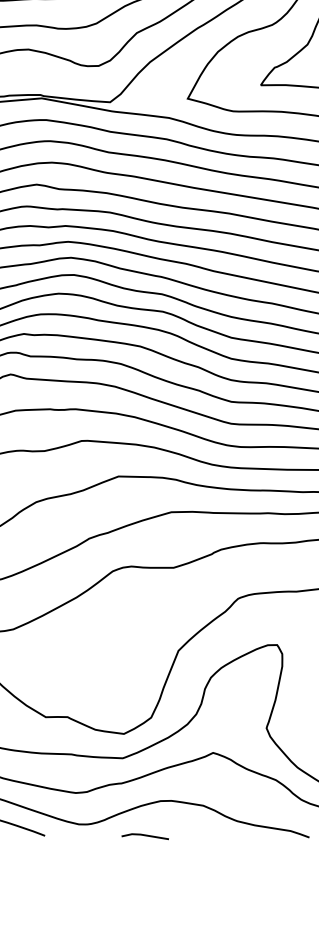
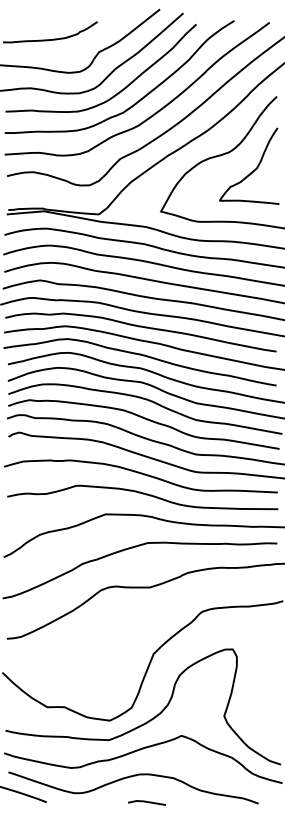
line: (145, 836) -> (147, 802), moved

